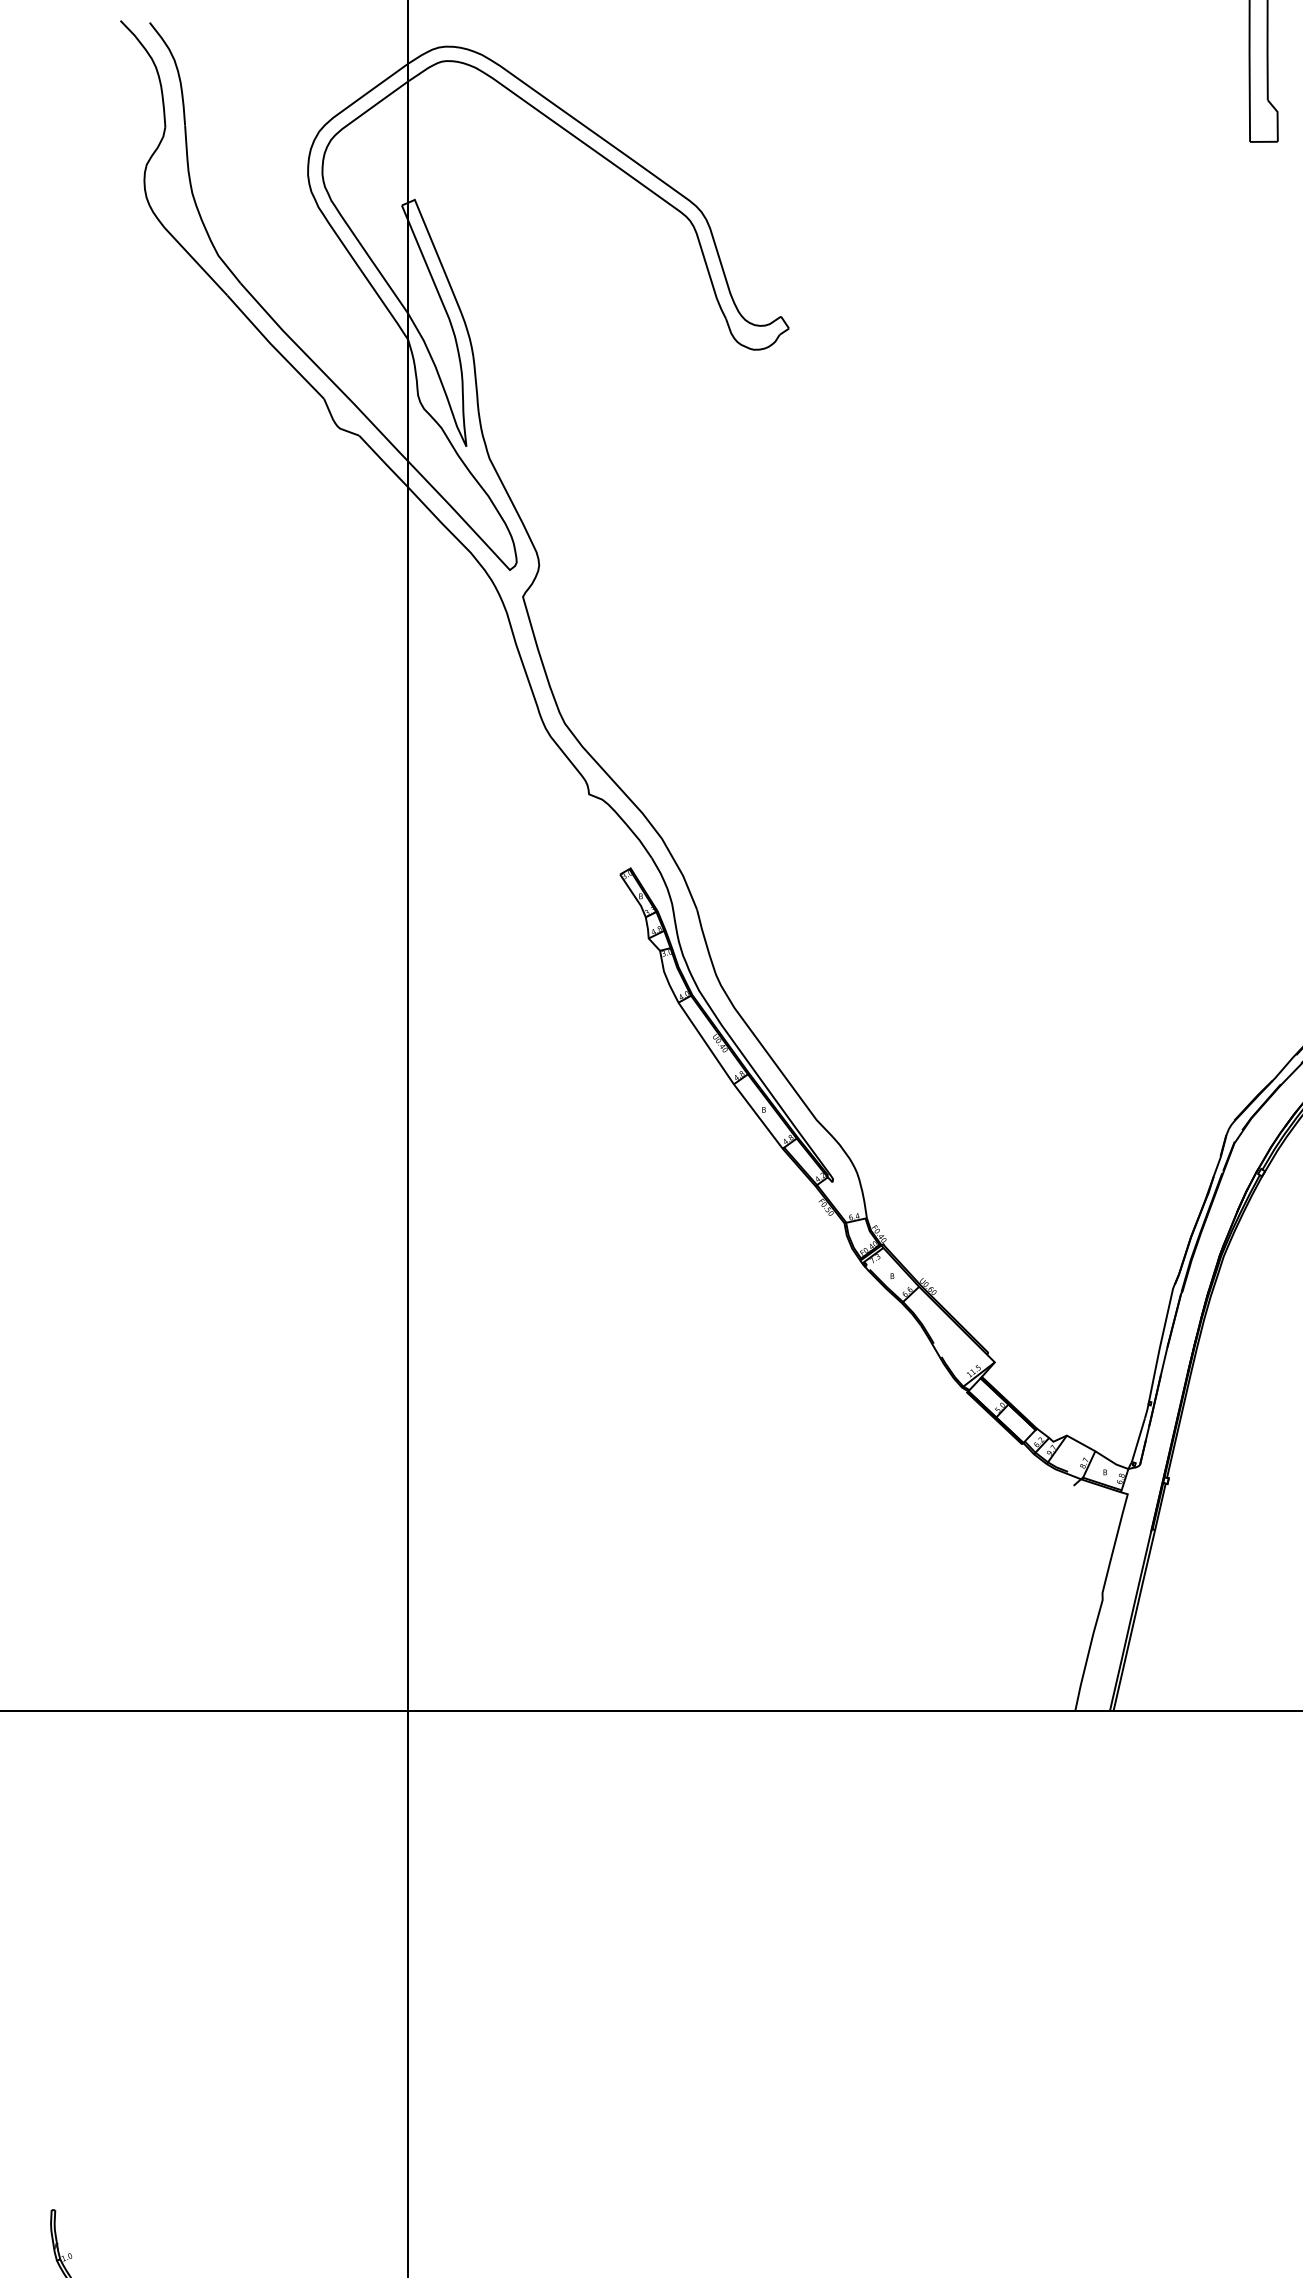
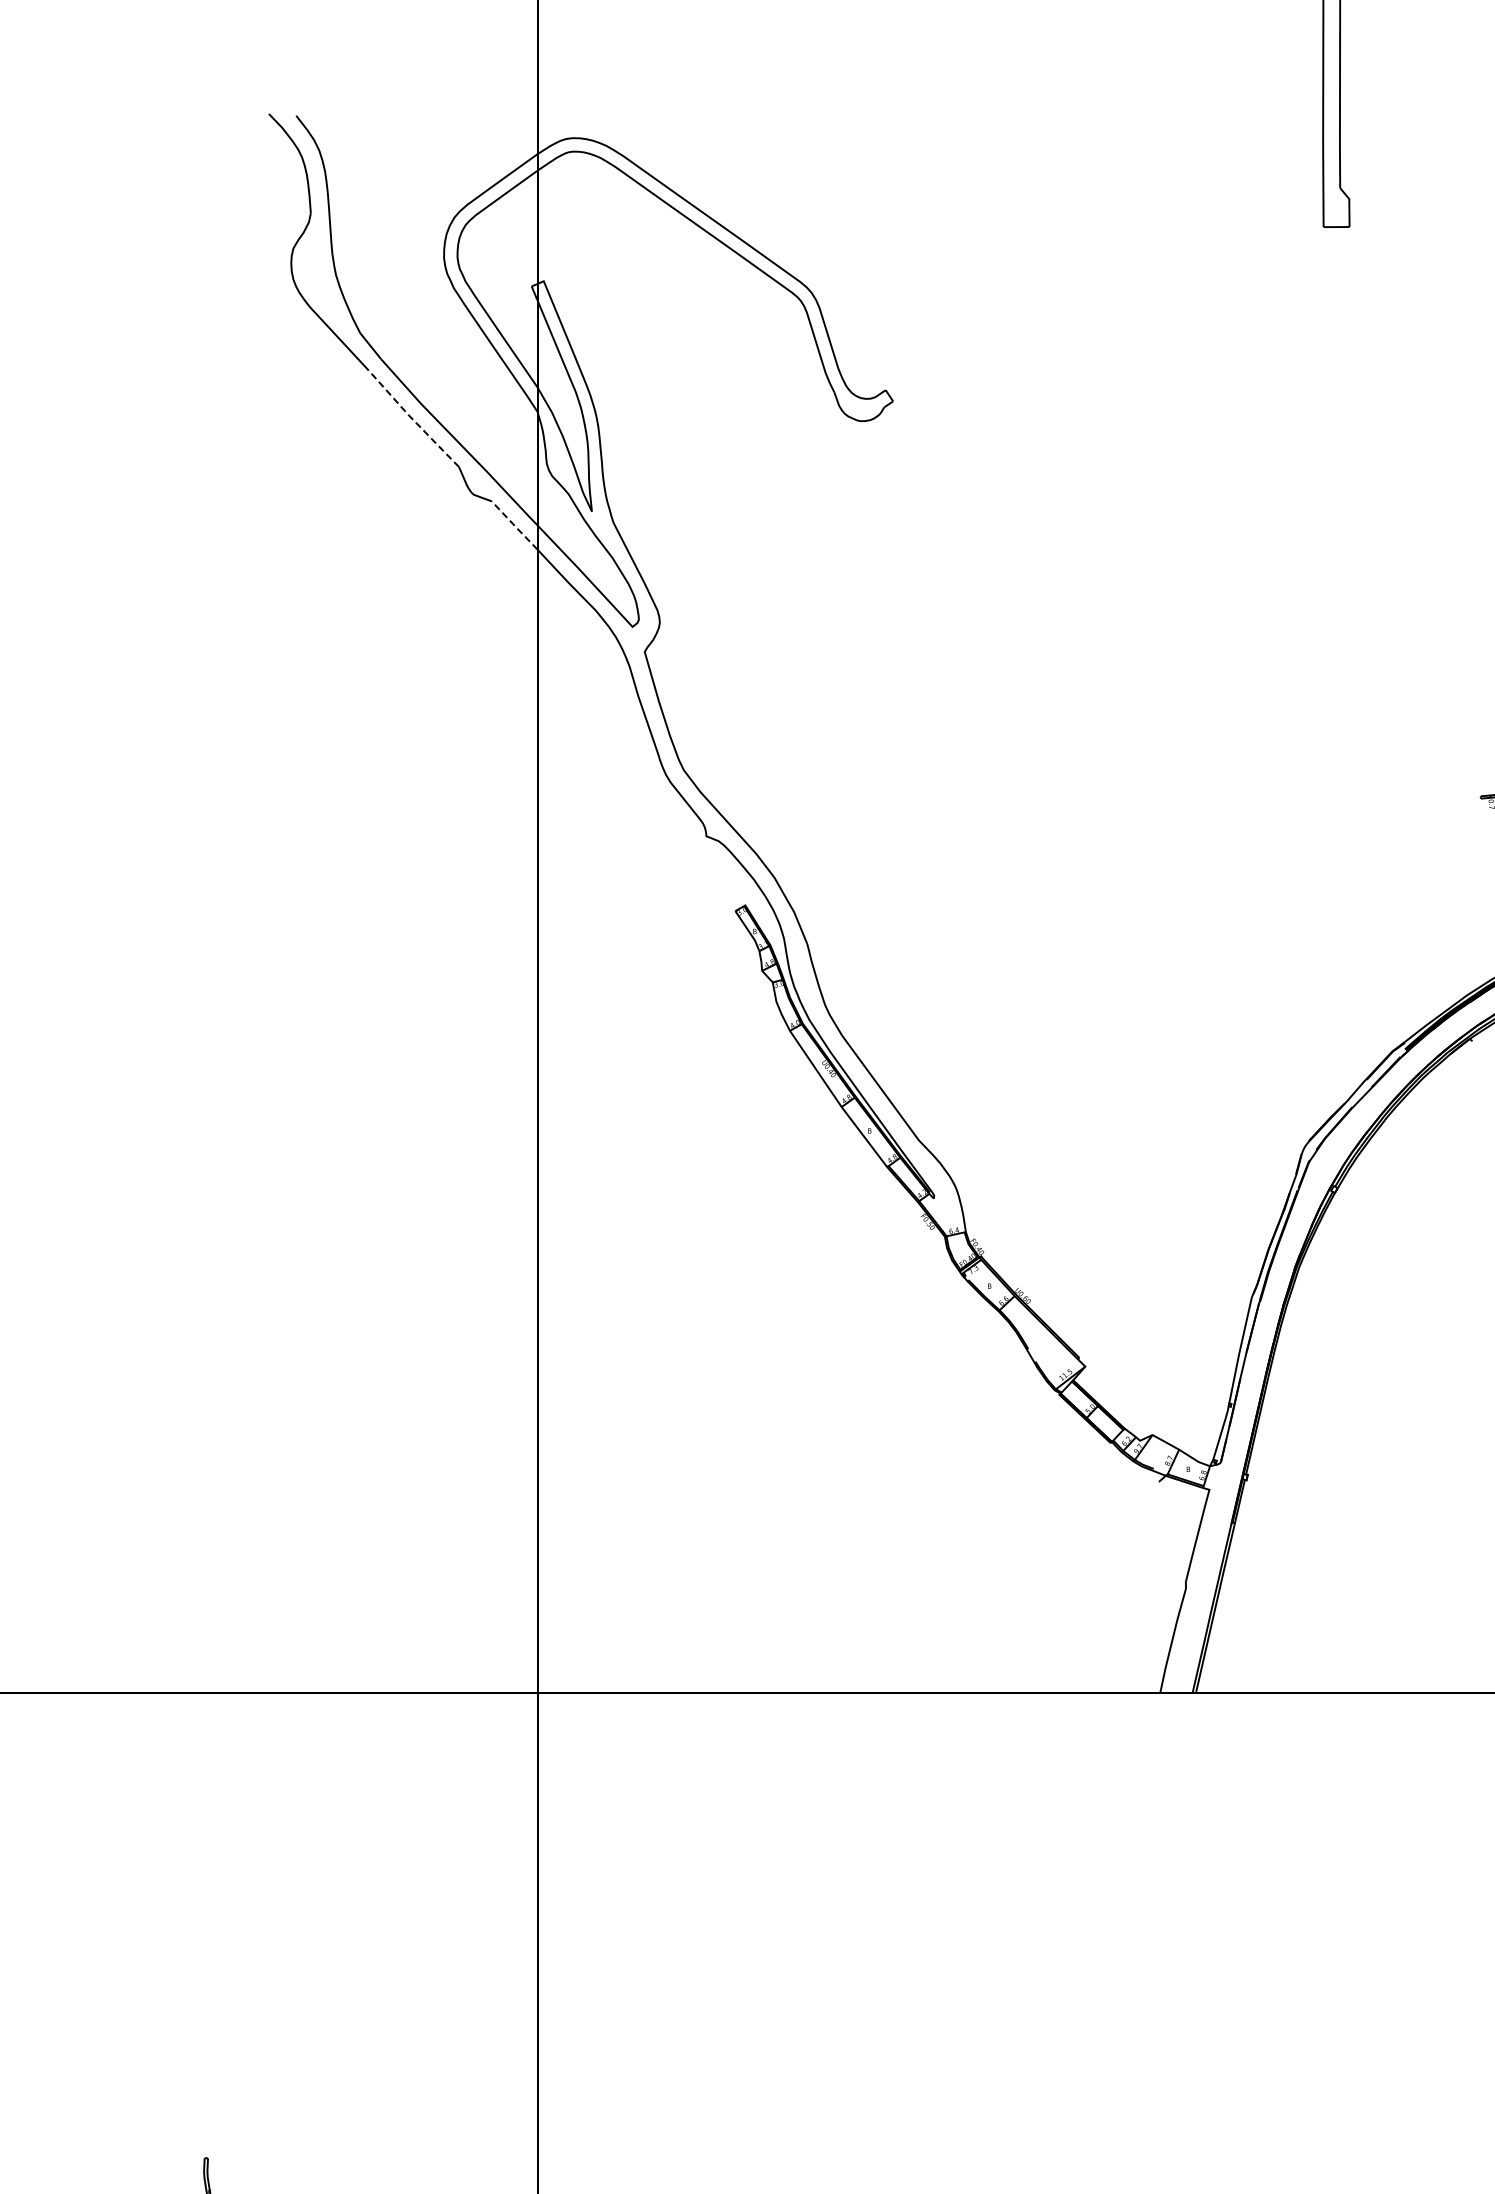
line: (274, 347) -> (412, 419), solid -> dashed
line: (383, 461) -> (514, 525), solid -> dashed

